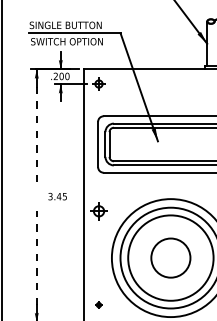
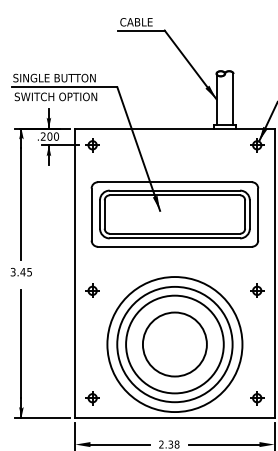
line: (36, 135) -> (21, 204), dashed -> solid
text: (56, 196) -> (20, 272), moved
part: (98, 210) -> (92, 290), size x0.71
line: (36, 258) -> (21, 344), dashed -> solid
circle: (170, 258) -> (174, 344), size x1.43
part: (98, 305) -> (92, 398), size x1.67

